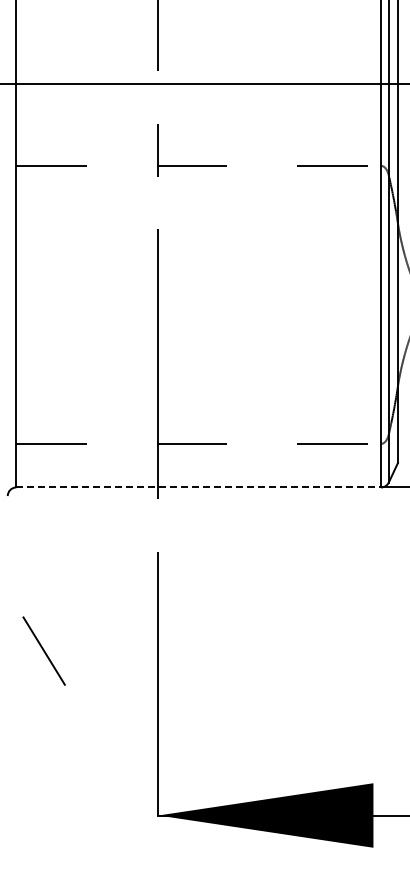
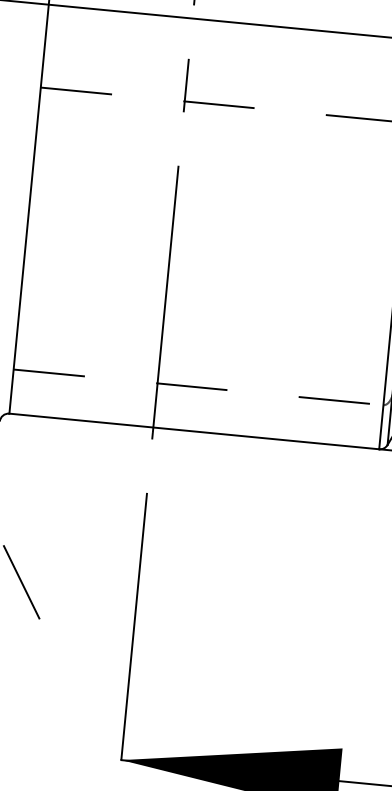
line: (199, 487) -> (195, 431), dashed -> solid

